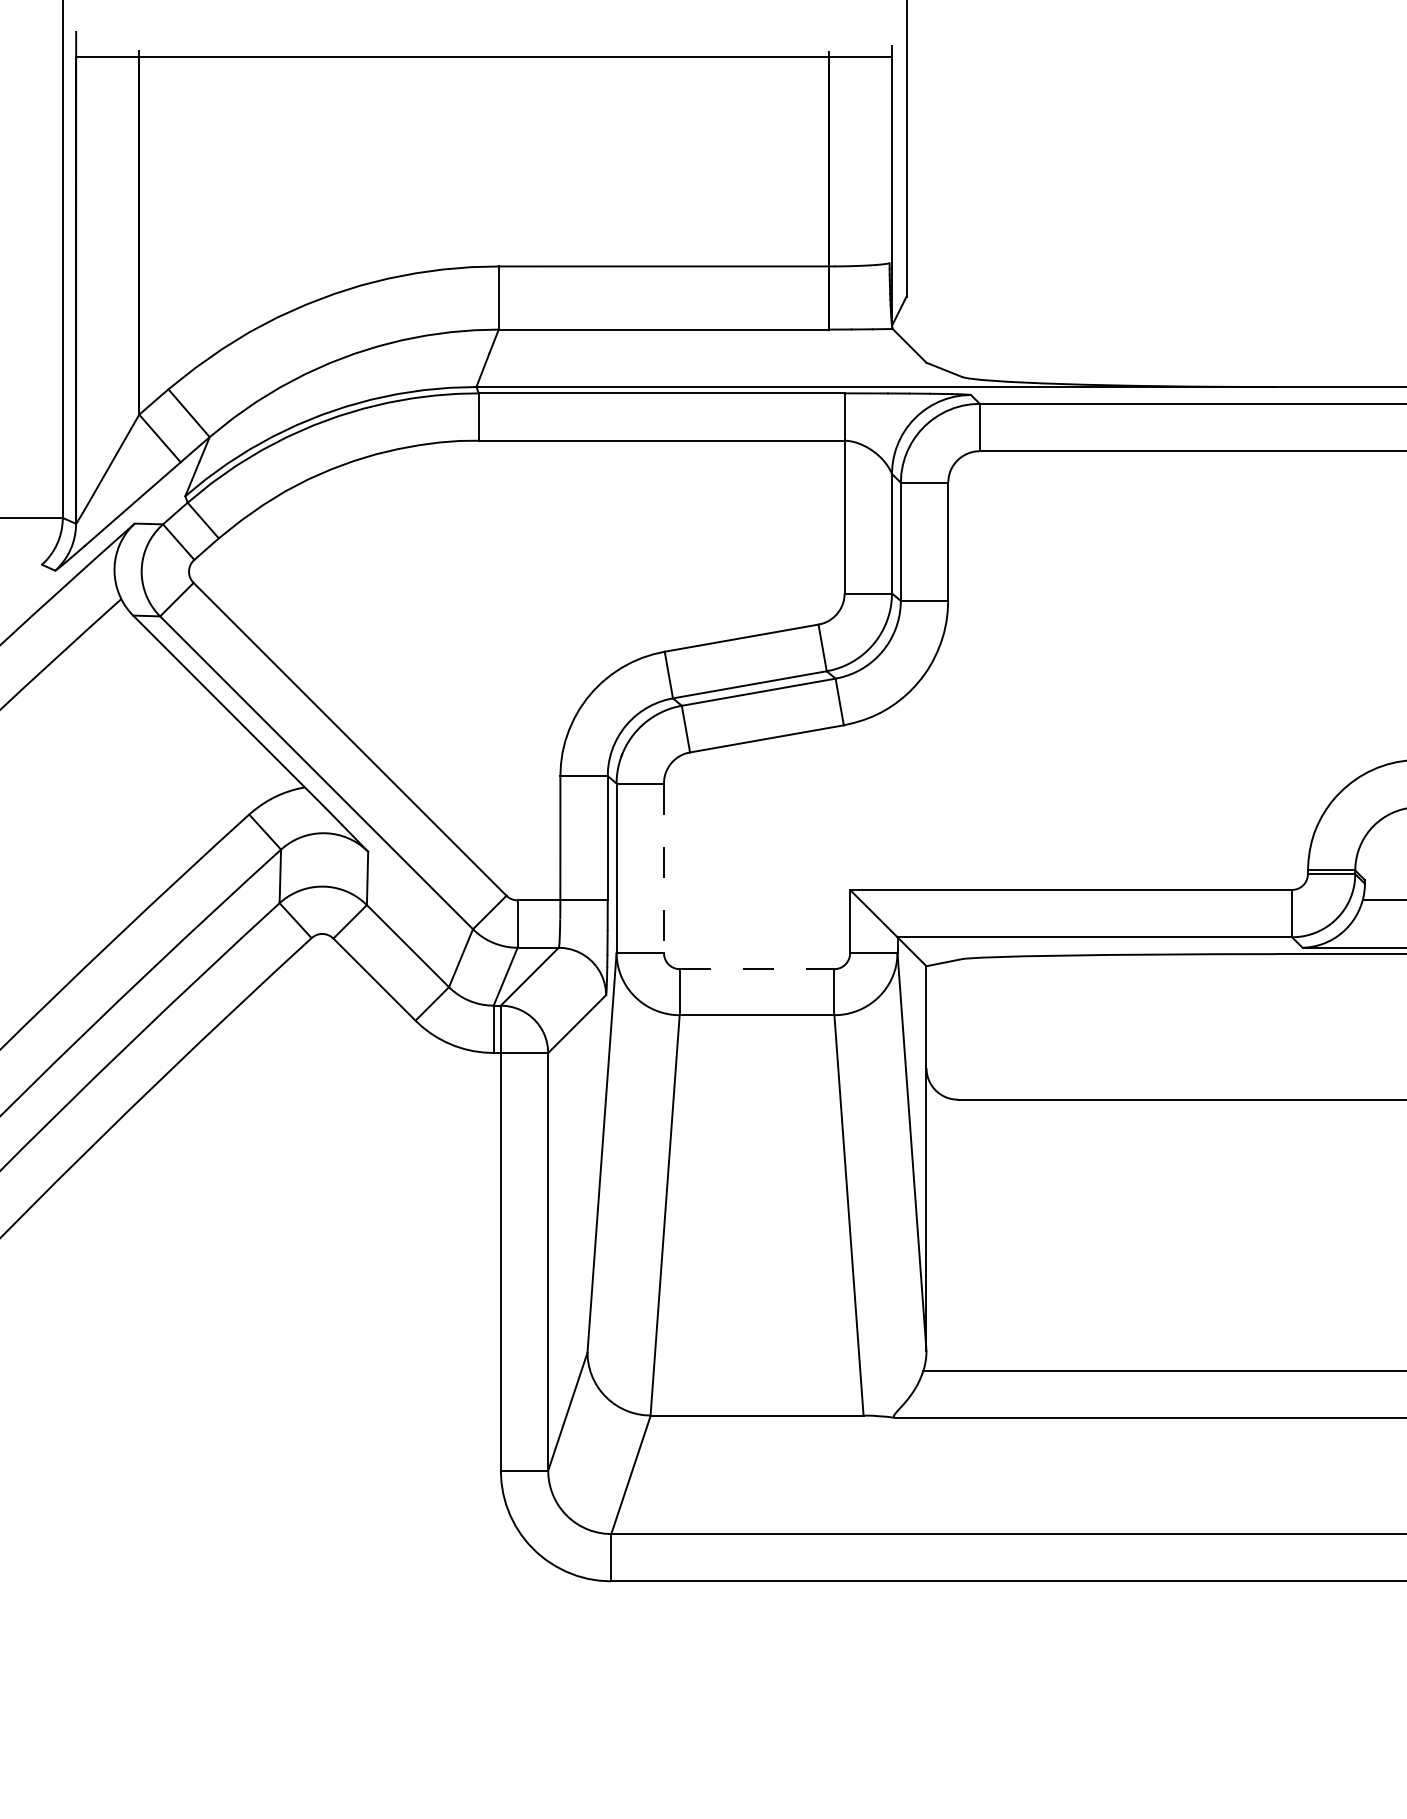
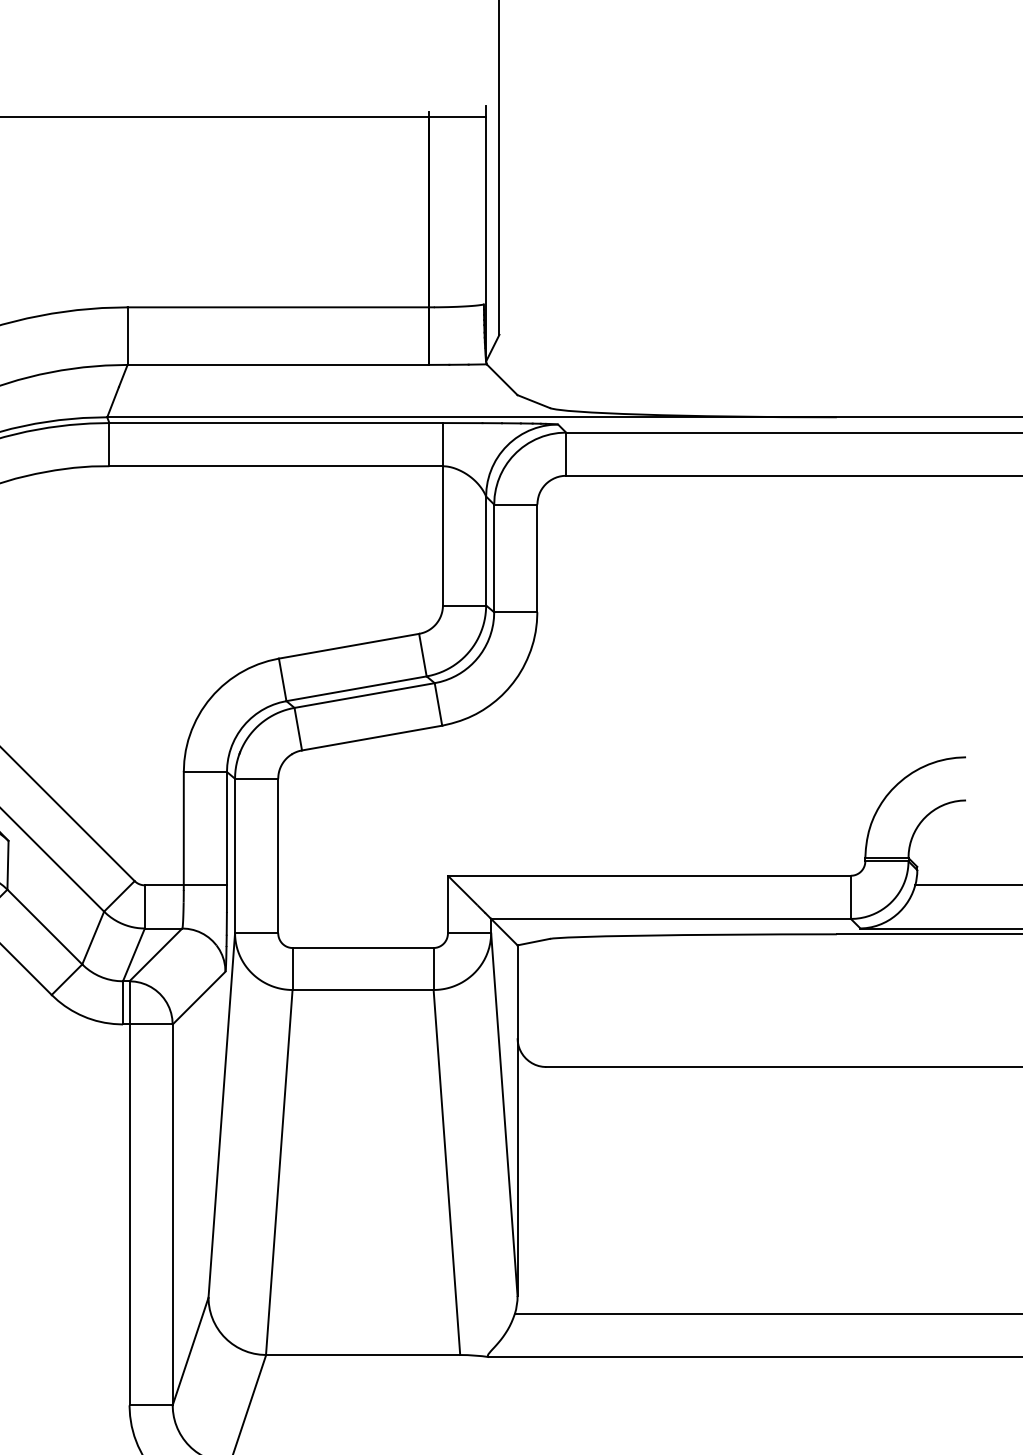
line: (663, 868) -> (277, 856), dashed -> solid
line: (757, 969) -> (363, 948), dashed -> solid

